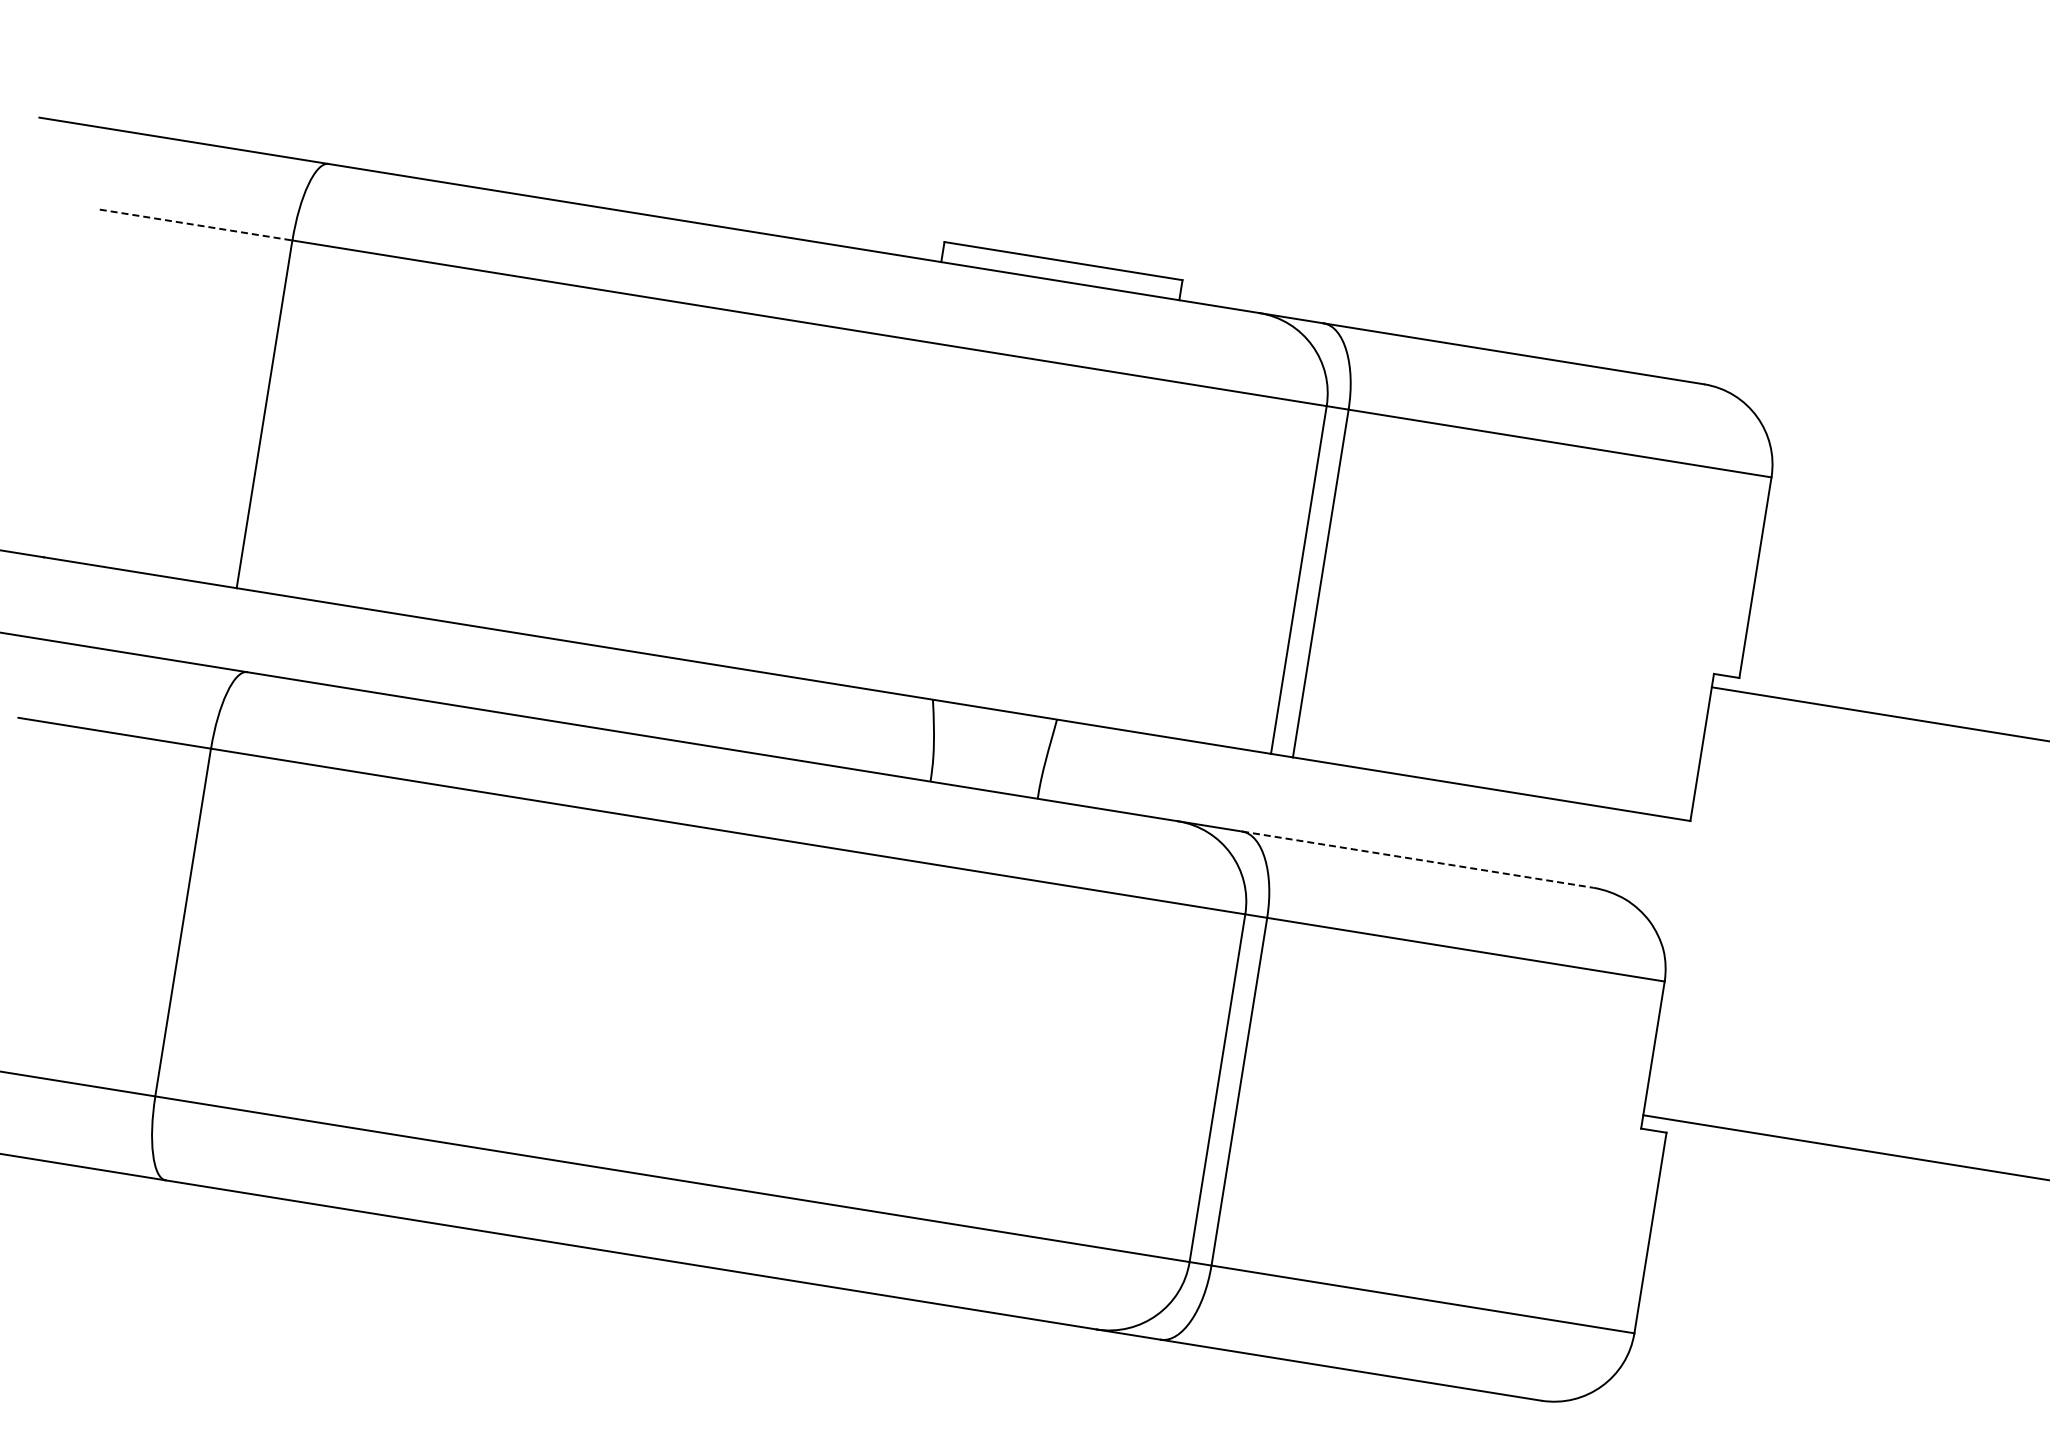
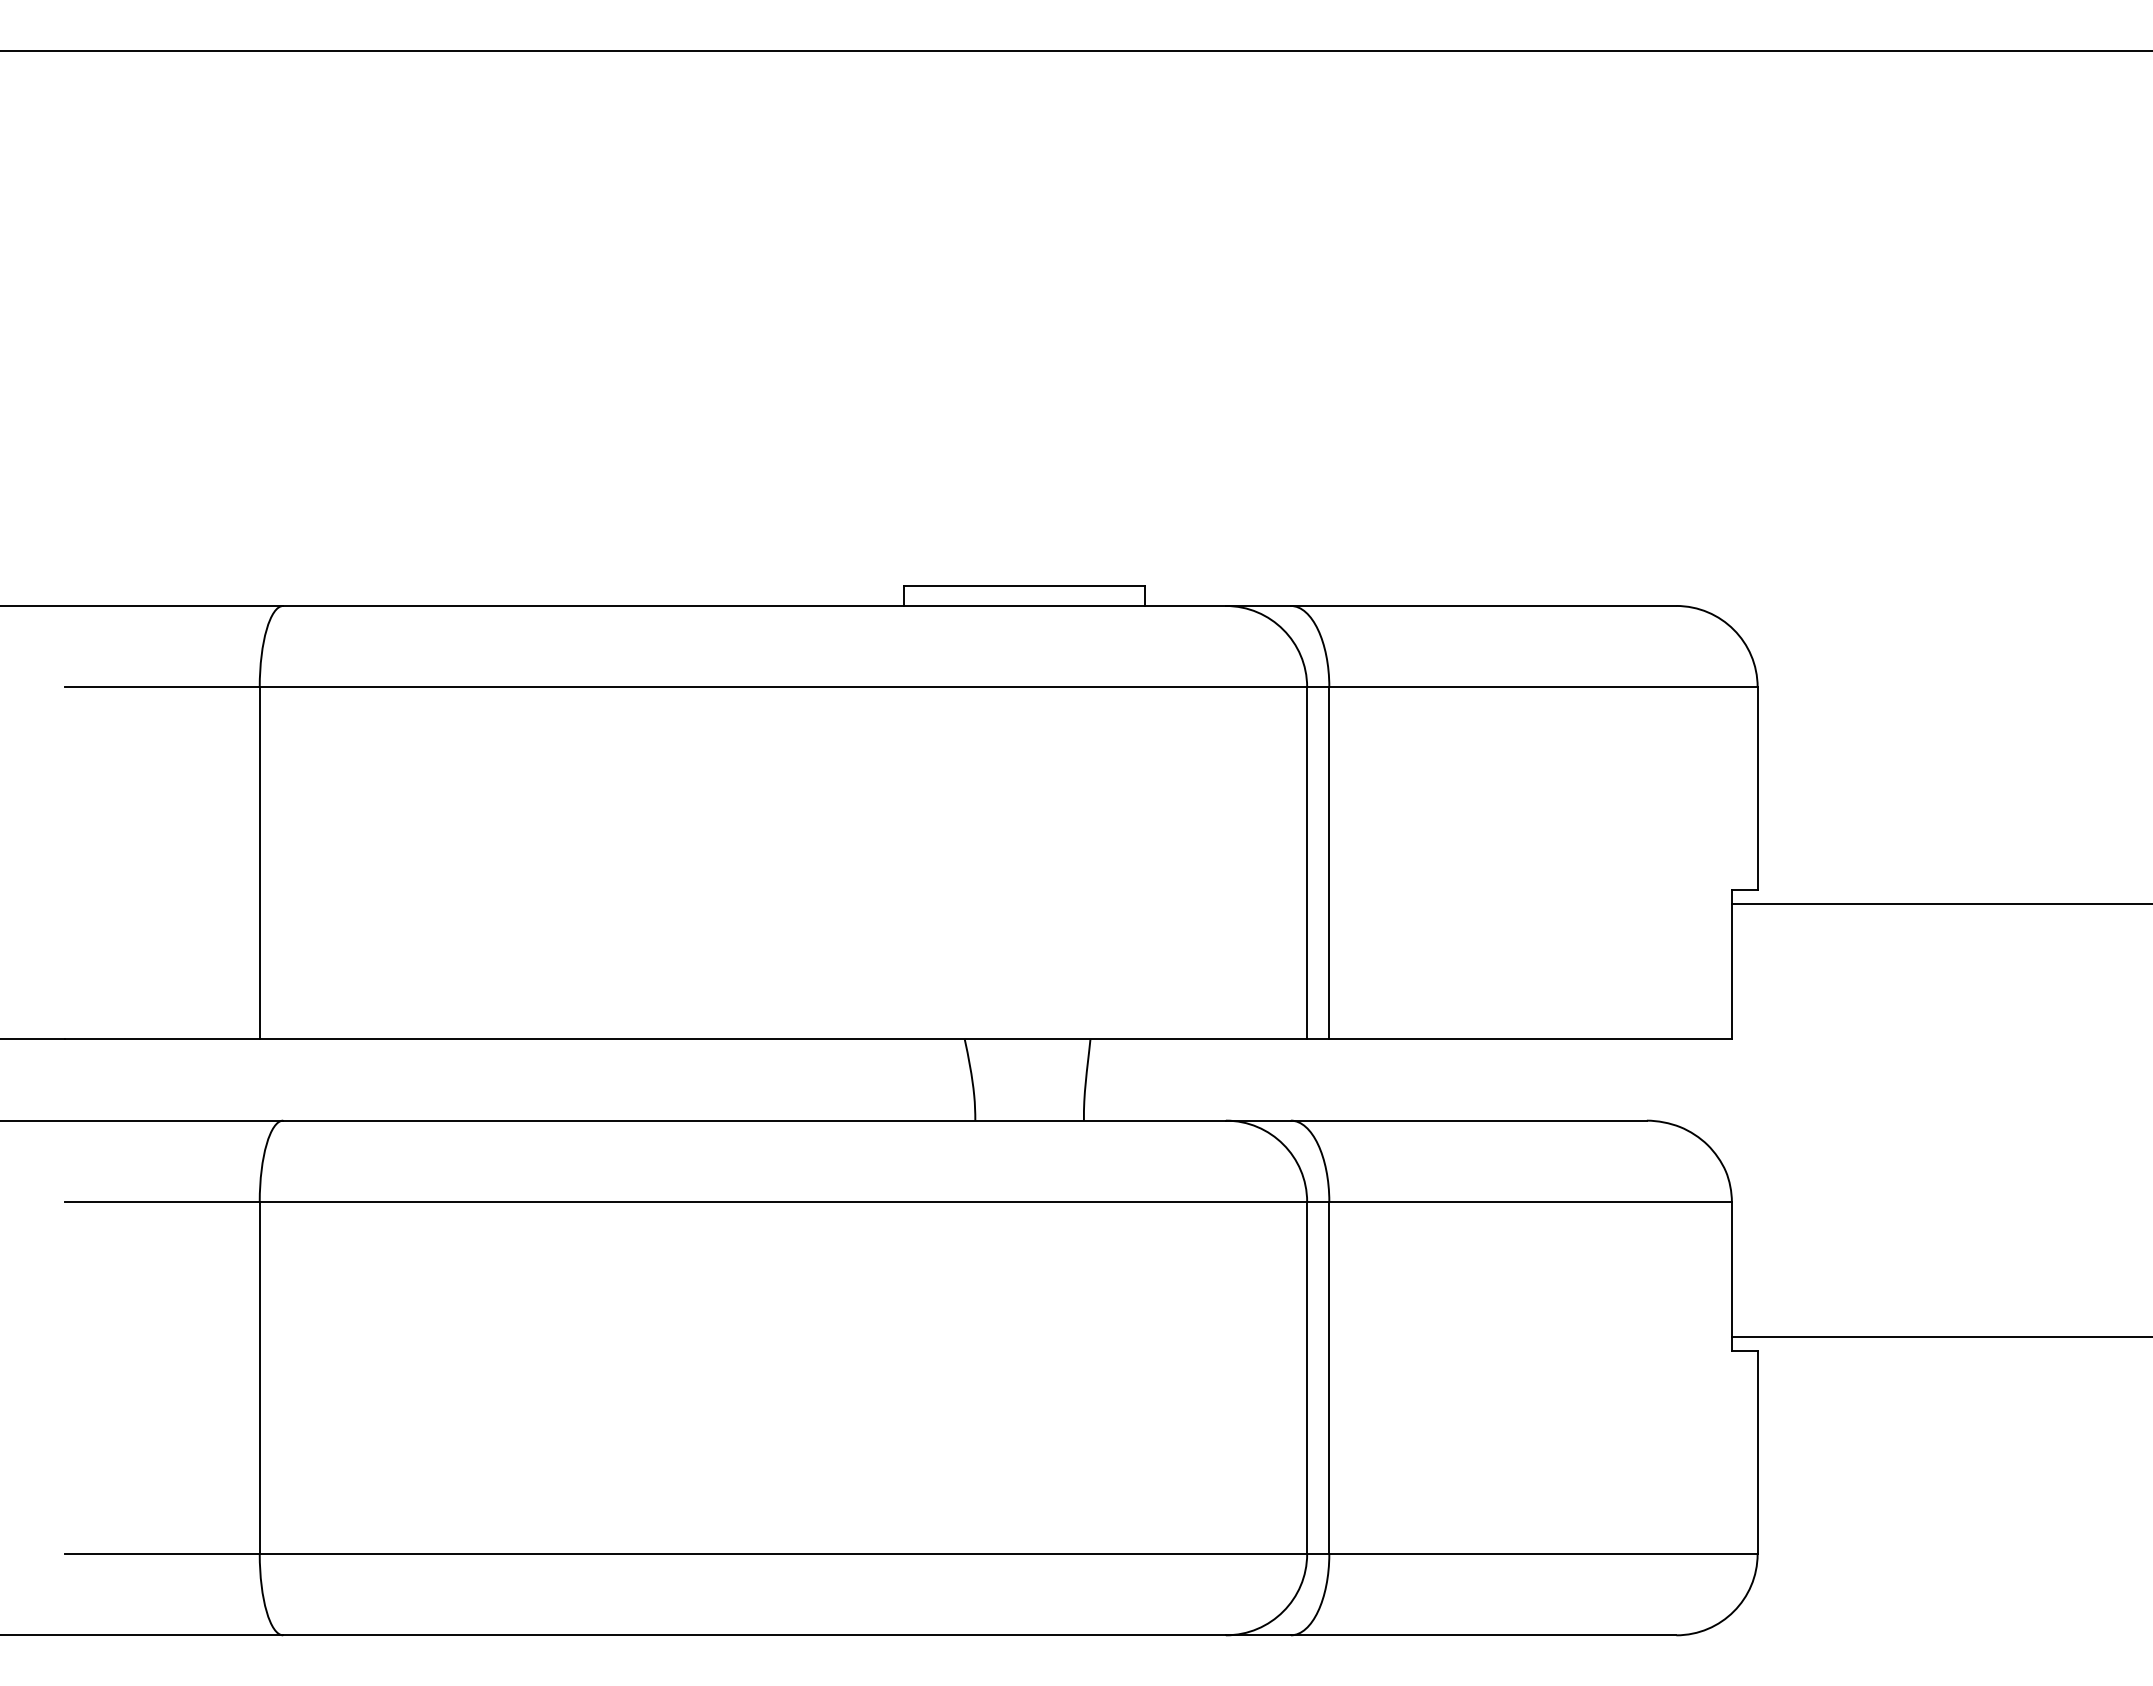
line: (196, 225) -> (162, 687), dashed -> solid
line: (1417, 859) -> (1468, 1120), dashed -> solid

